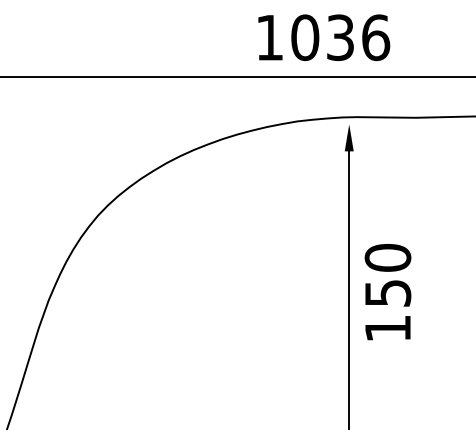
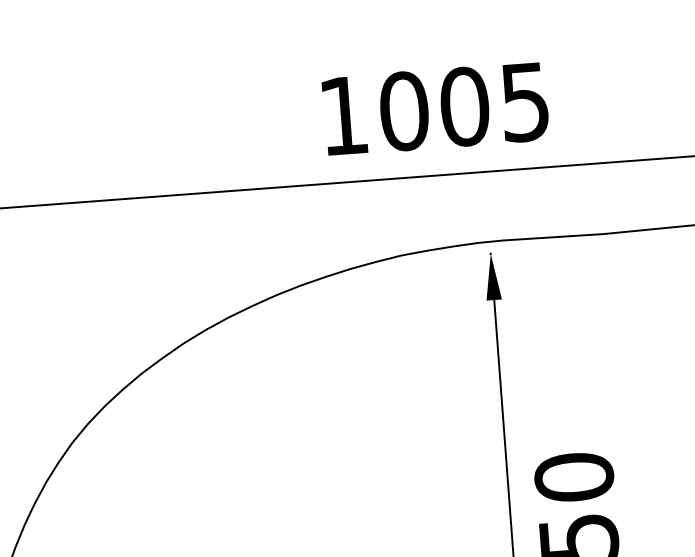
text: (358, 37) -> (495, 104), 1036 -> 1005

